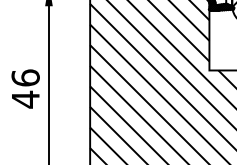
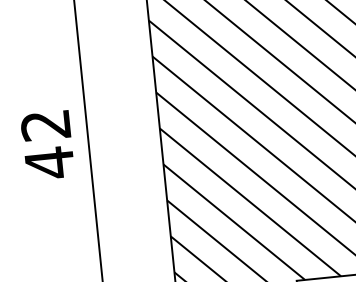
text: (25, 77) -> (45, 124), 46 -> 42

